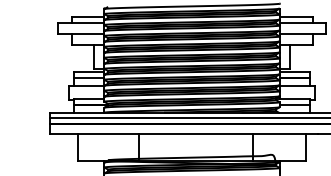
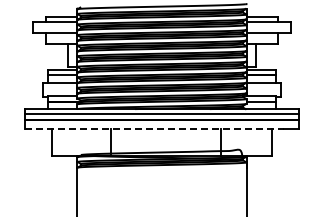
line: (184, 133) -> (154, 129), solid -> dashed

